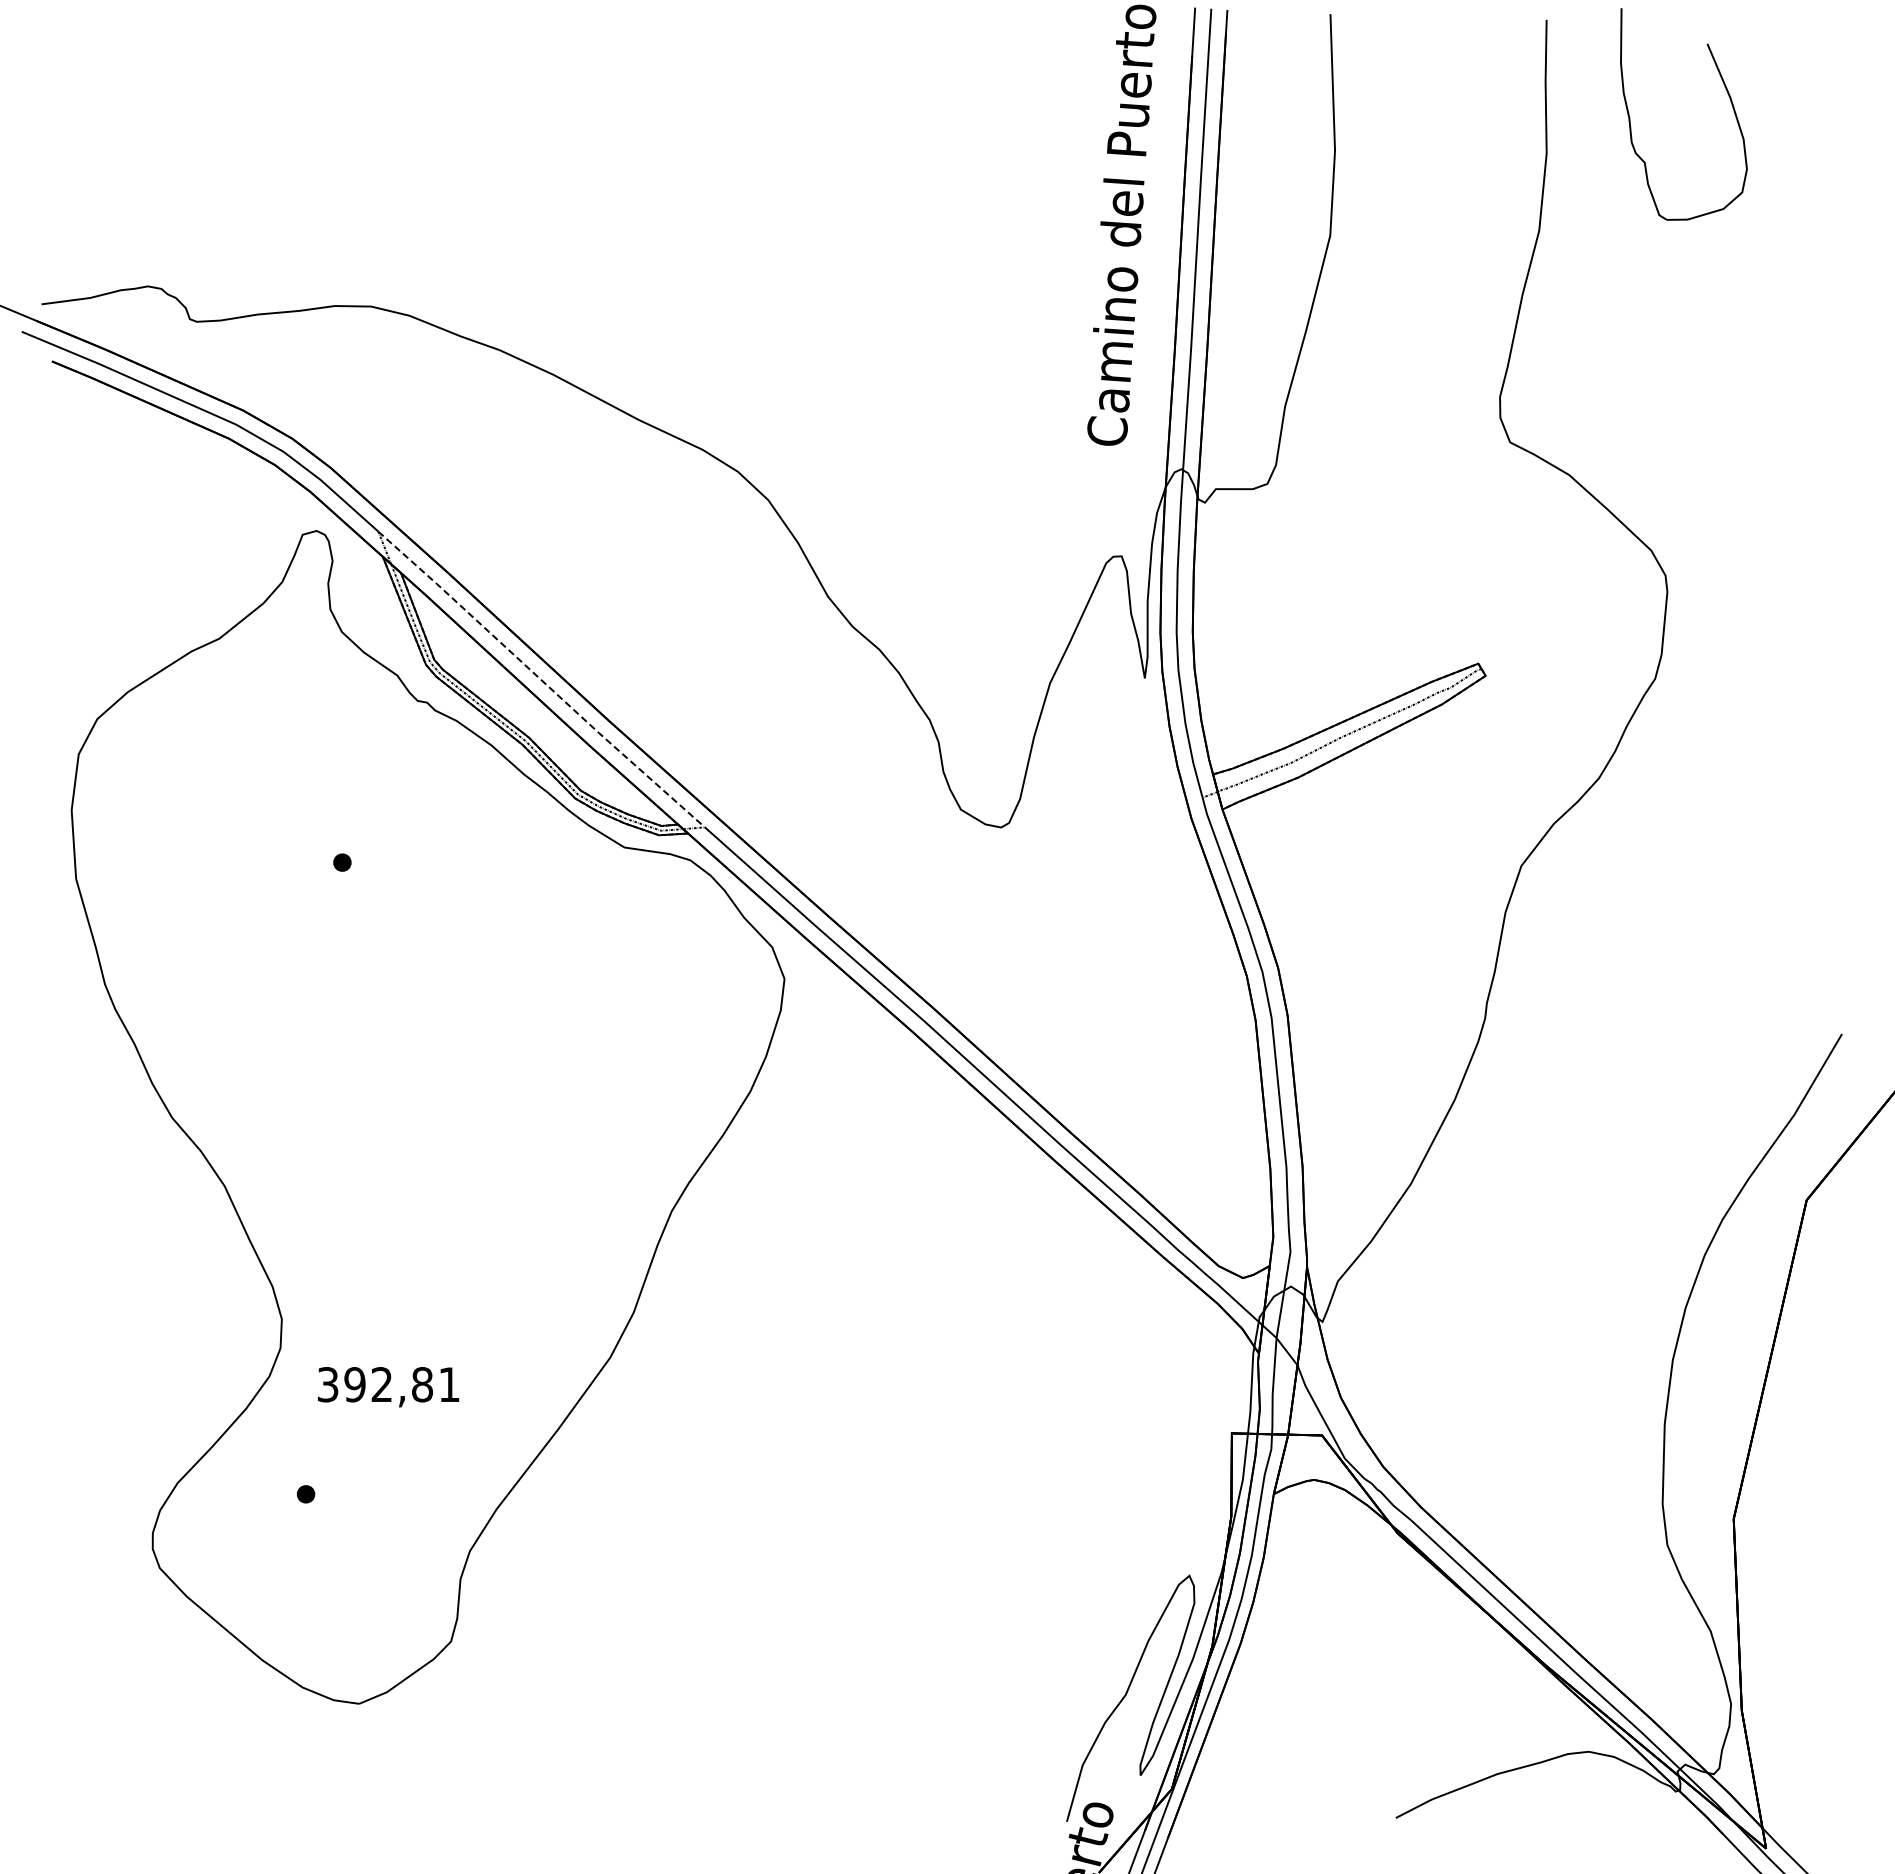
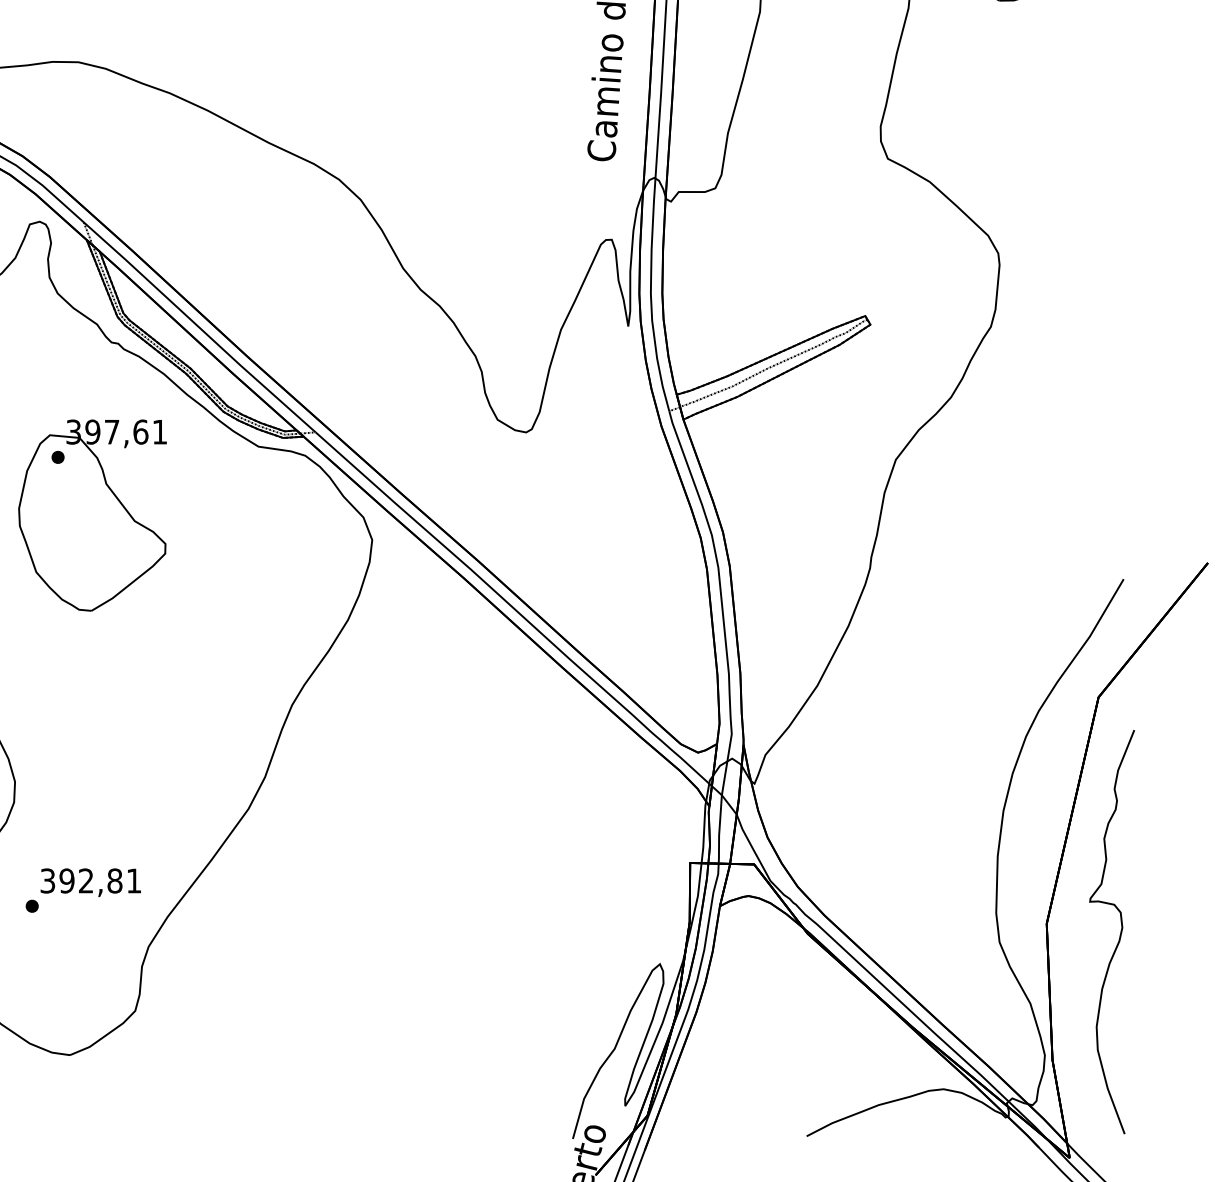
line: (541, 679) -> (199, 327), dashed -> solid
part: (390, 944) -> (92, 515), added
text: (388, 1387) -> (90, 882), moved
curve: (1837, 1530) -> (1120, 931), added

